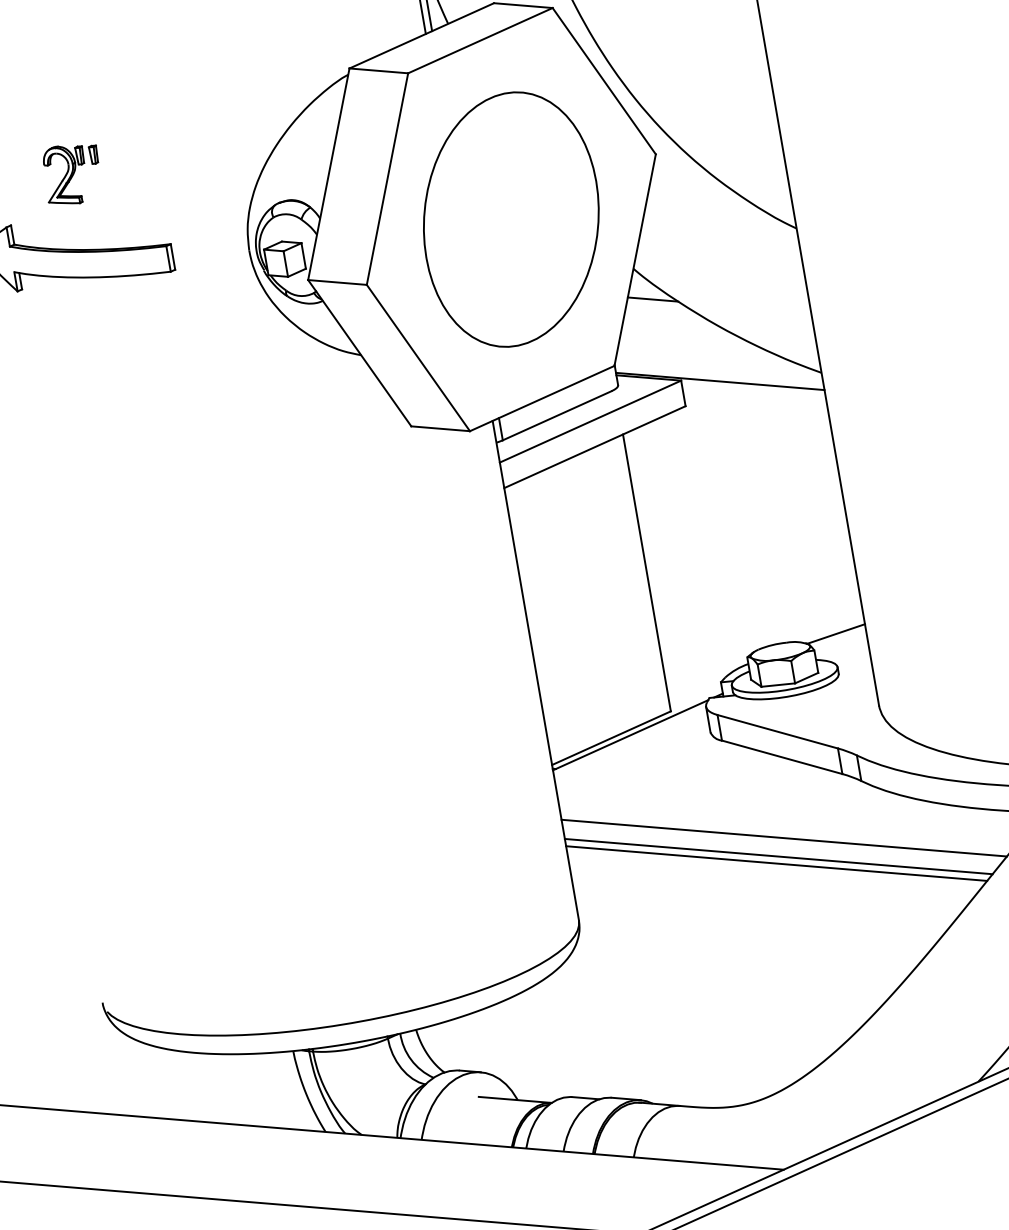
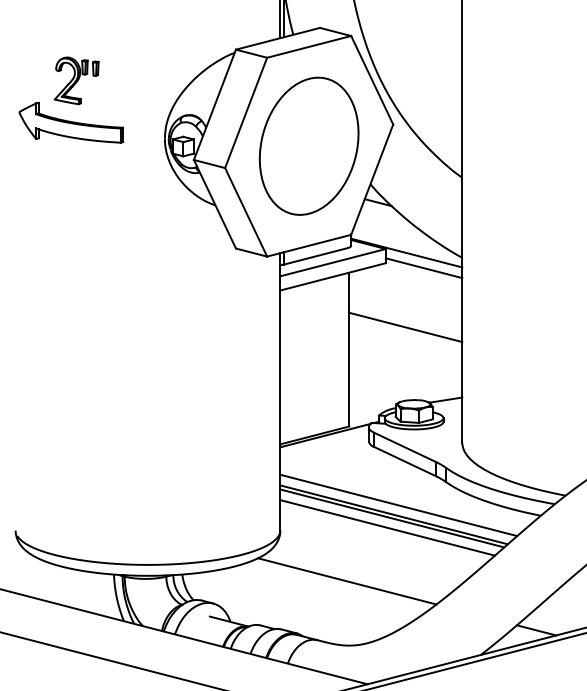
part: (72, 173) -> (76, 80), size x1.43
line: (755, 404) -> (423, 268), added
line: (741, 515) -> (405, 327), added
line: (770, 881) -> (387, 527), added
line: (715, 990) -> (347, 581), added

